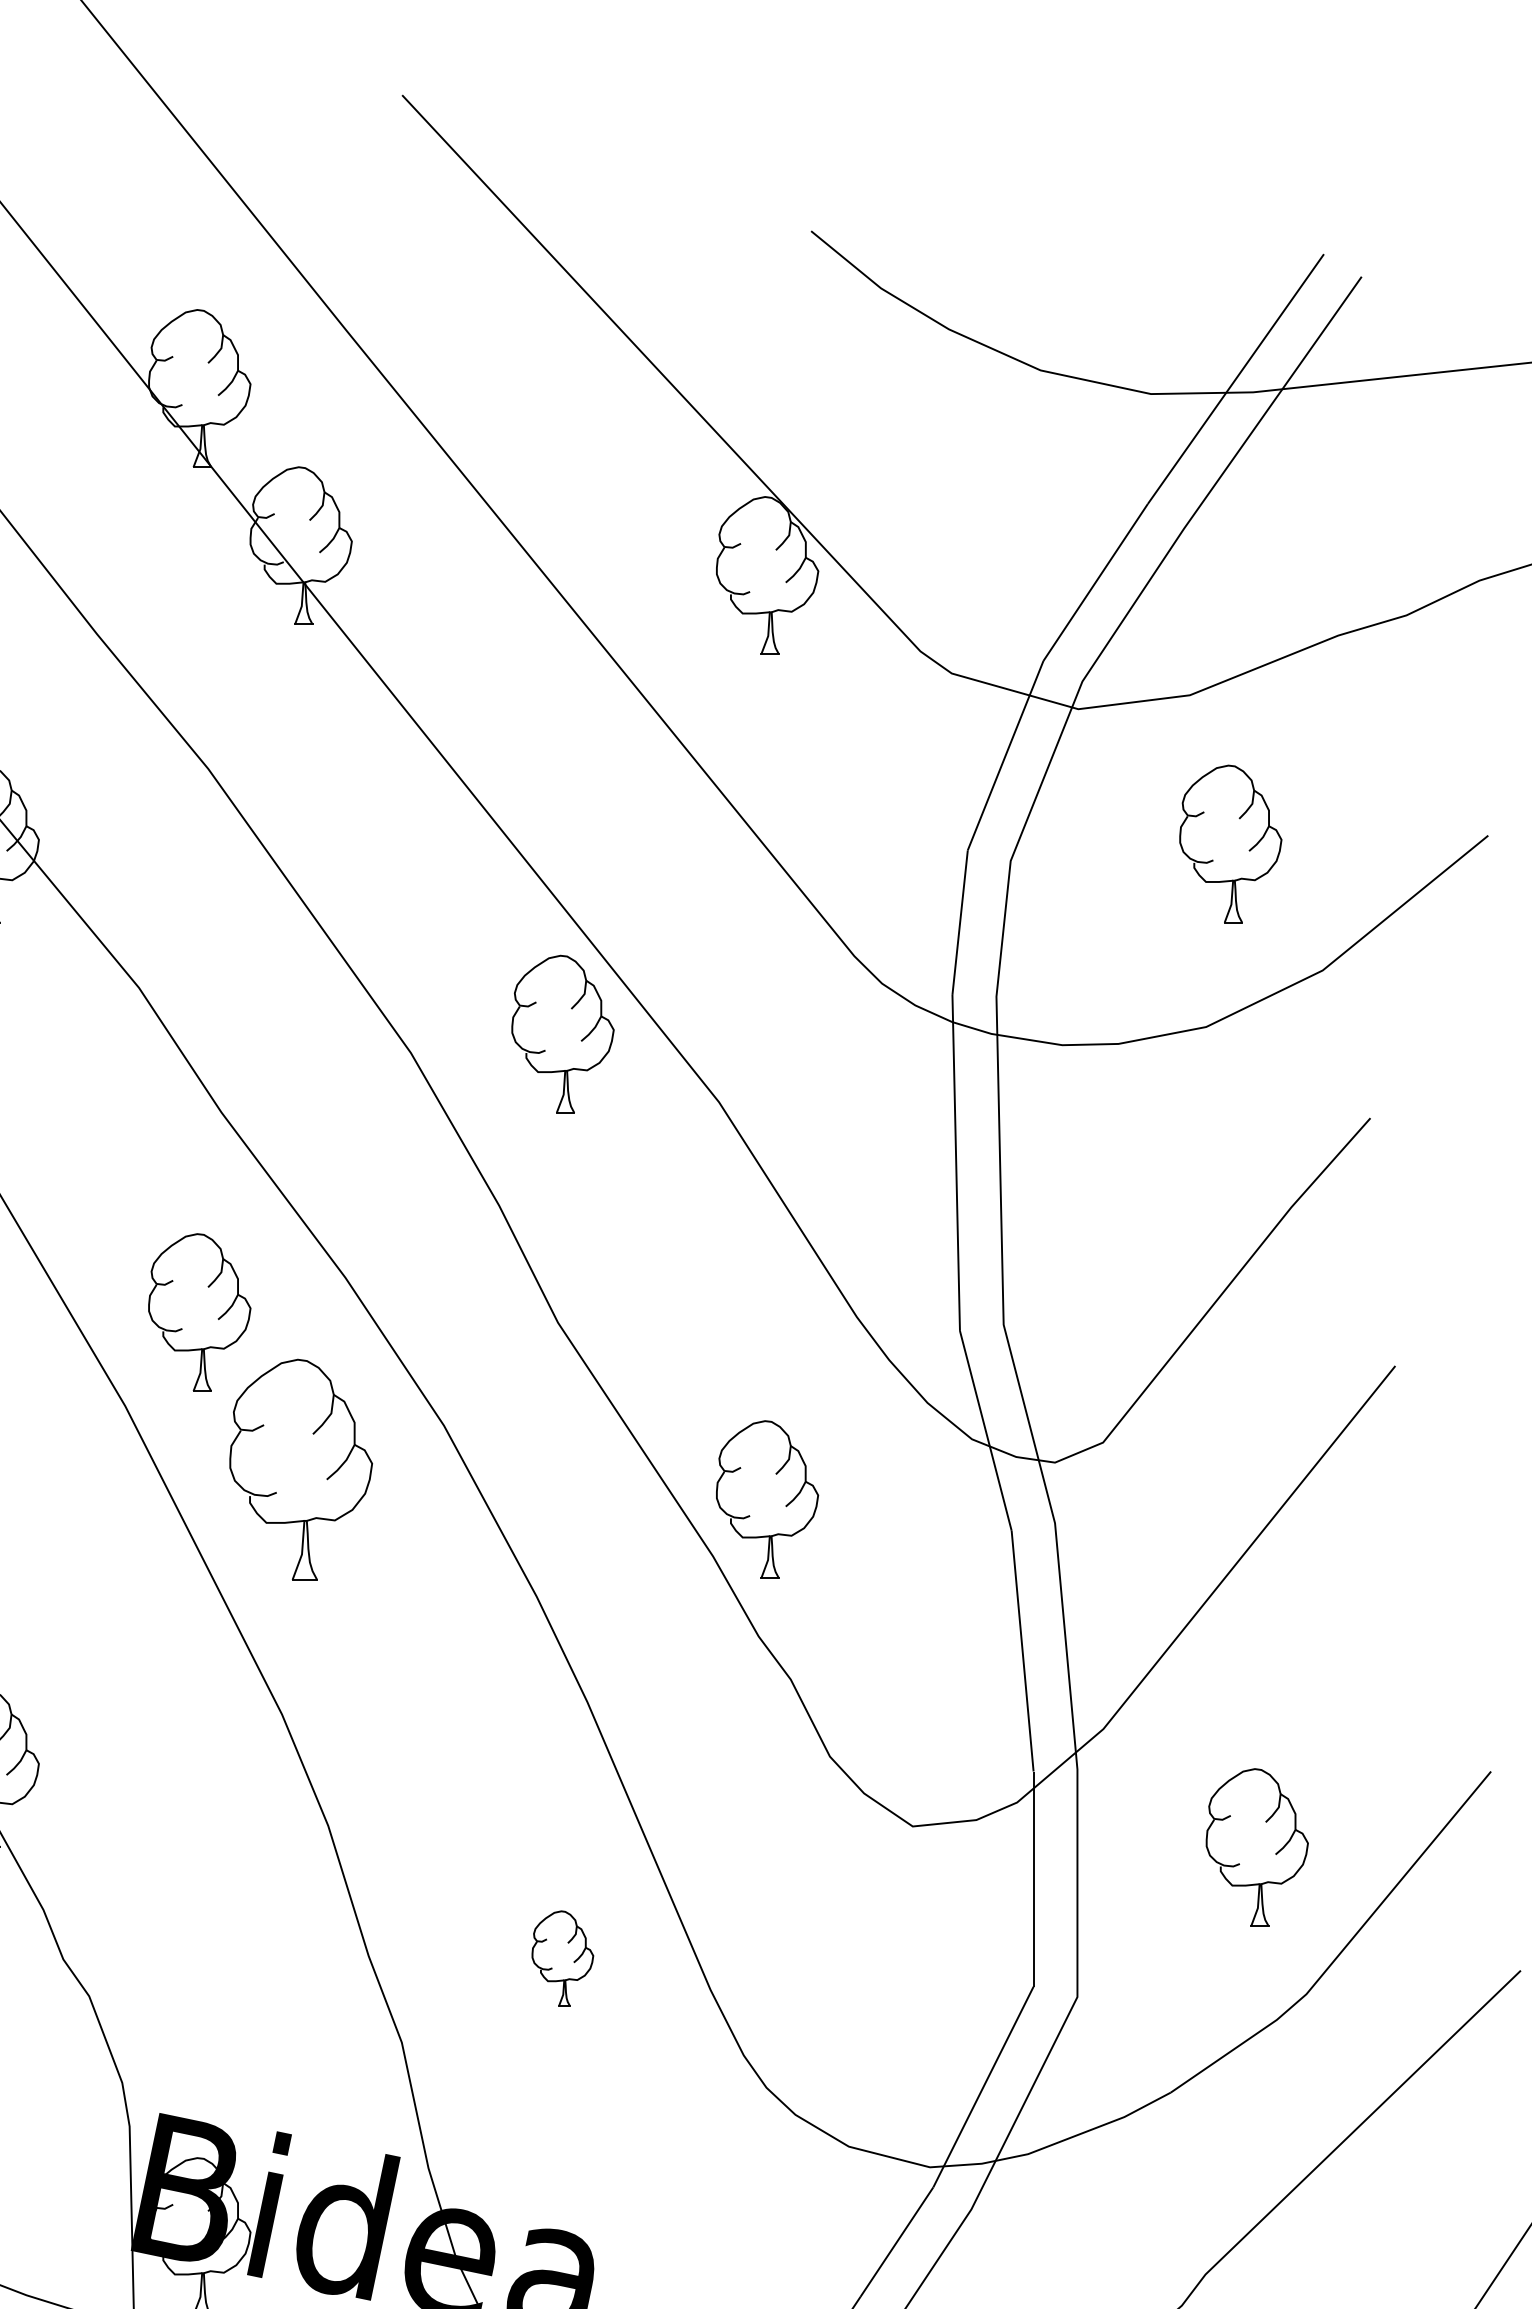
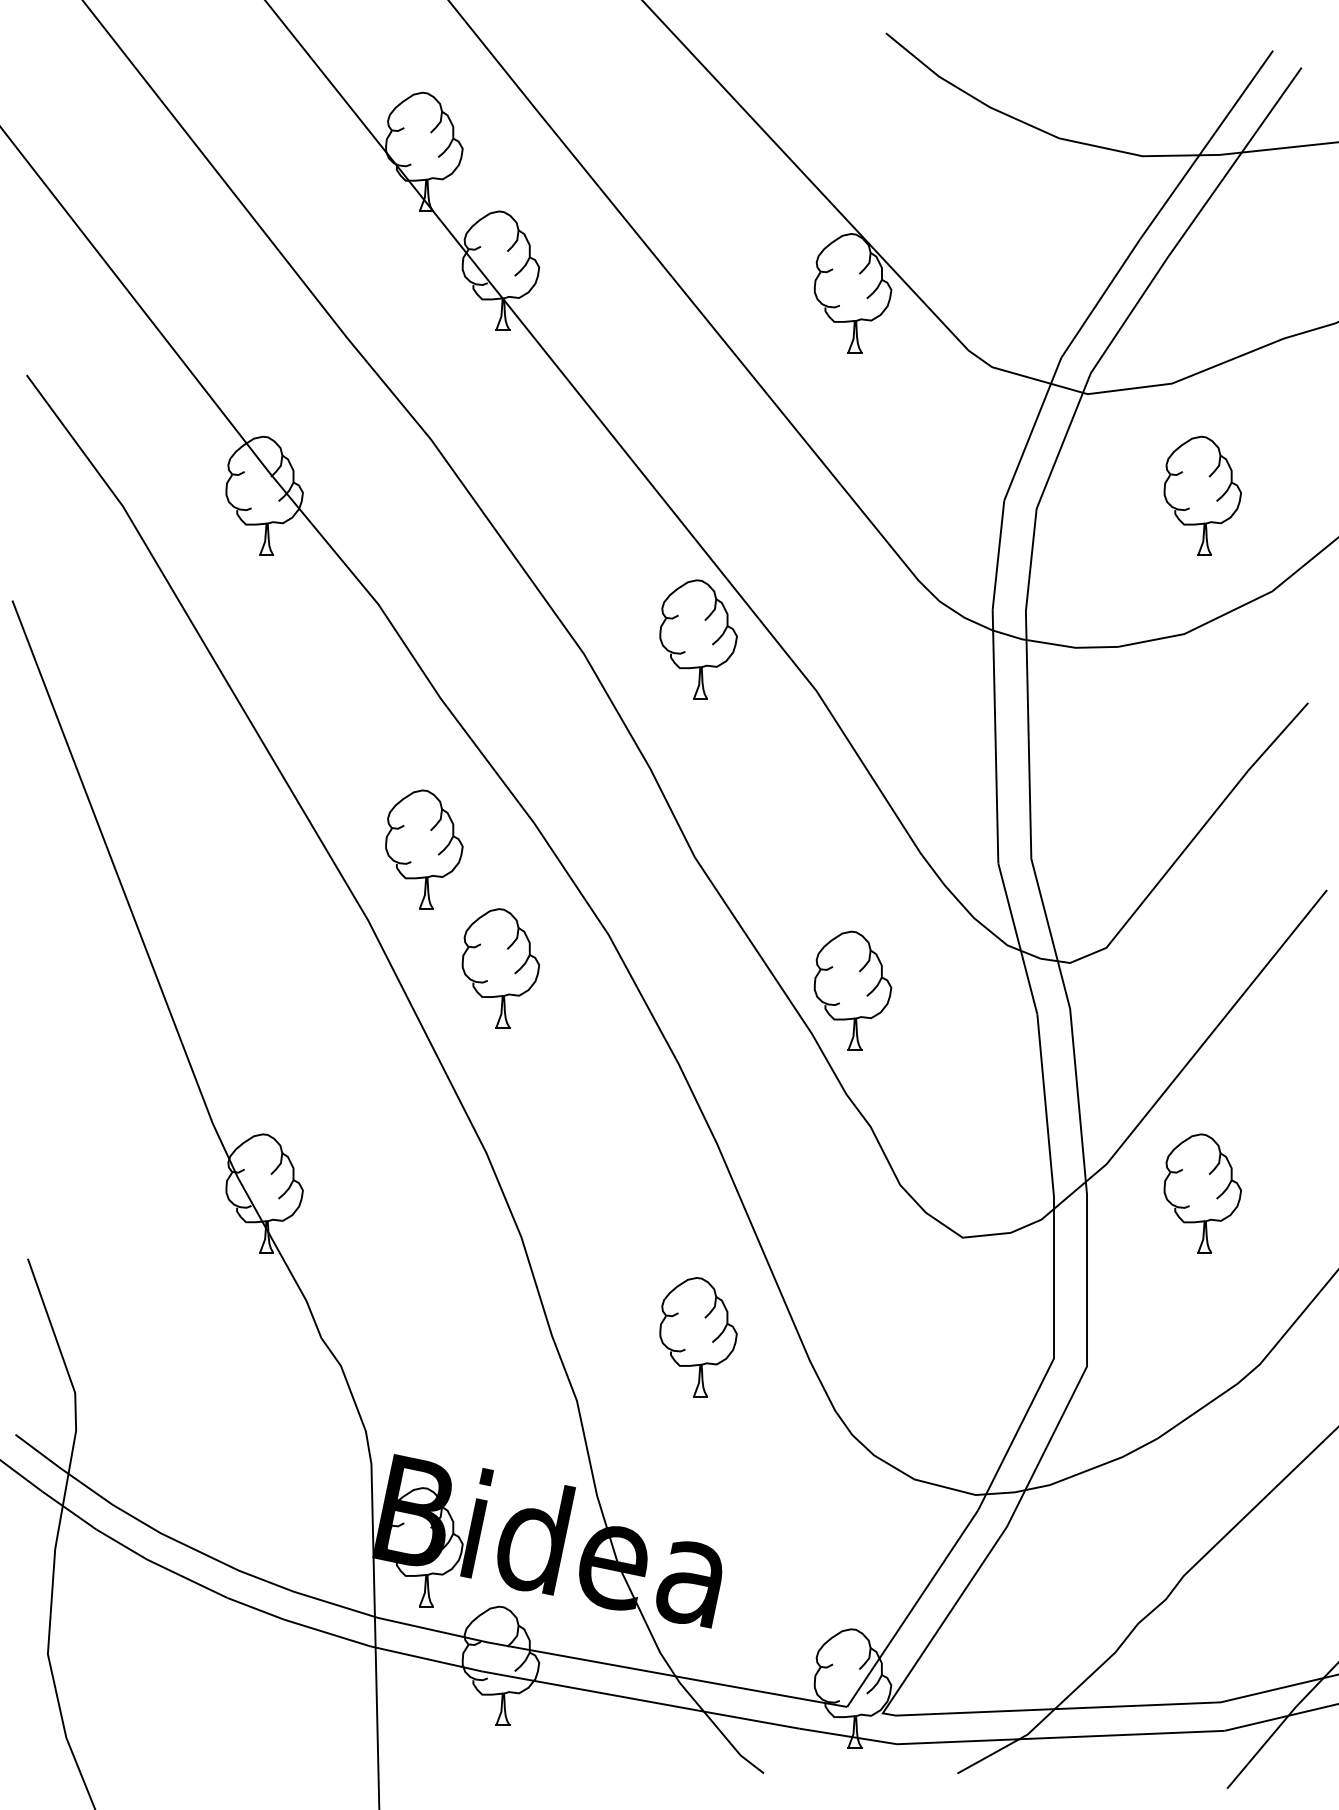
part: (300, 1469) -> (500, 968), size x0.71
part: (1256, 1847) -> (1202, 1193), moved
part: (562, 1958) -> (698, 1337), size x1.67

